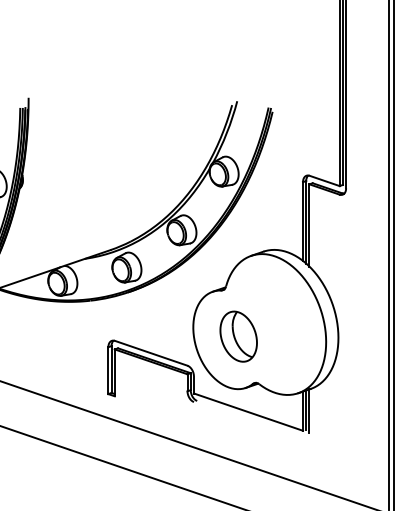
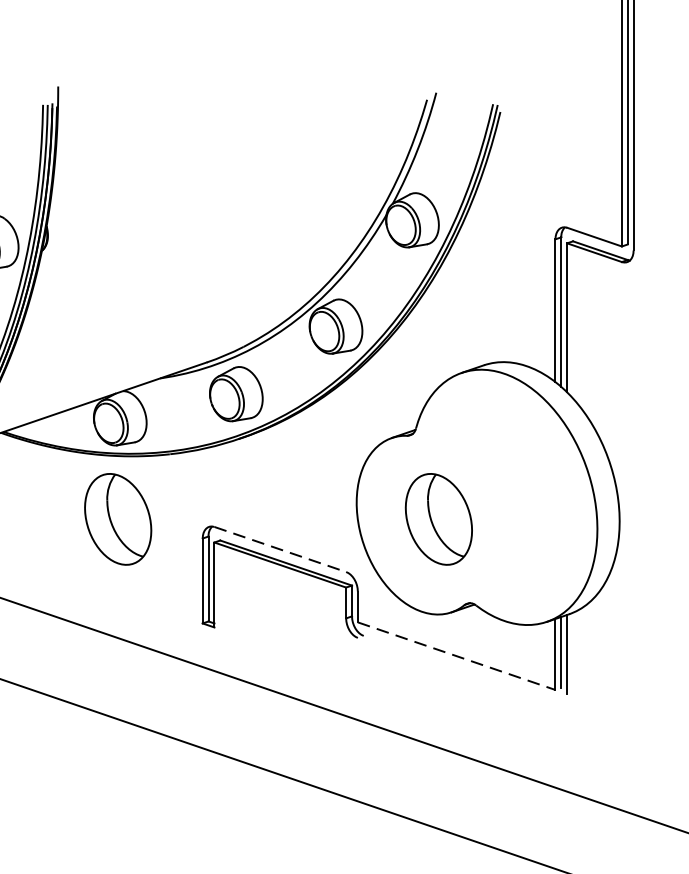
part: (61, 336) -> (117, 519), added
line: (151, 353) -> (280, 549), solid -> dashed
line: (248, 412) -> (456, 656), solid -> dashed

